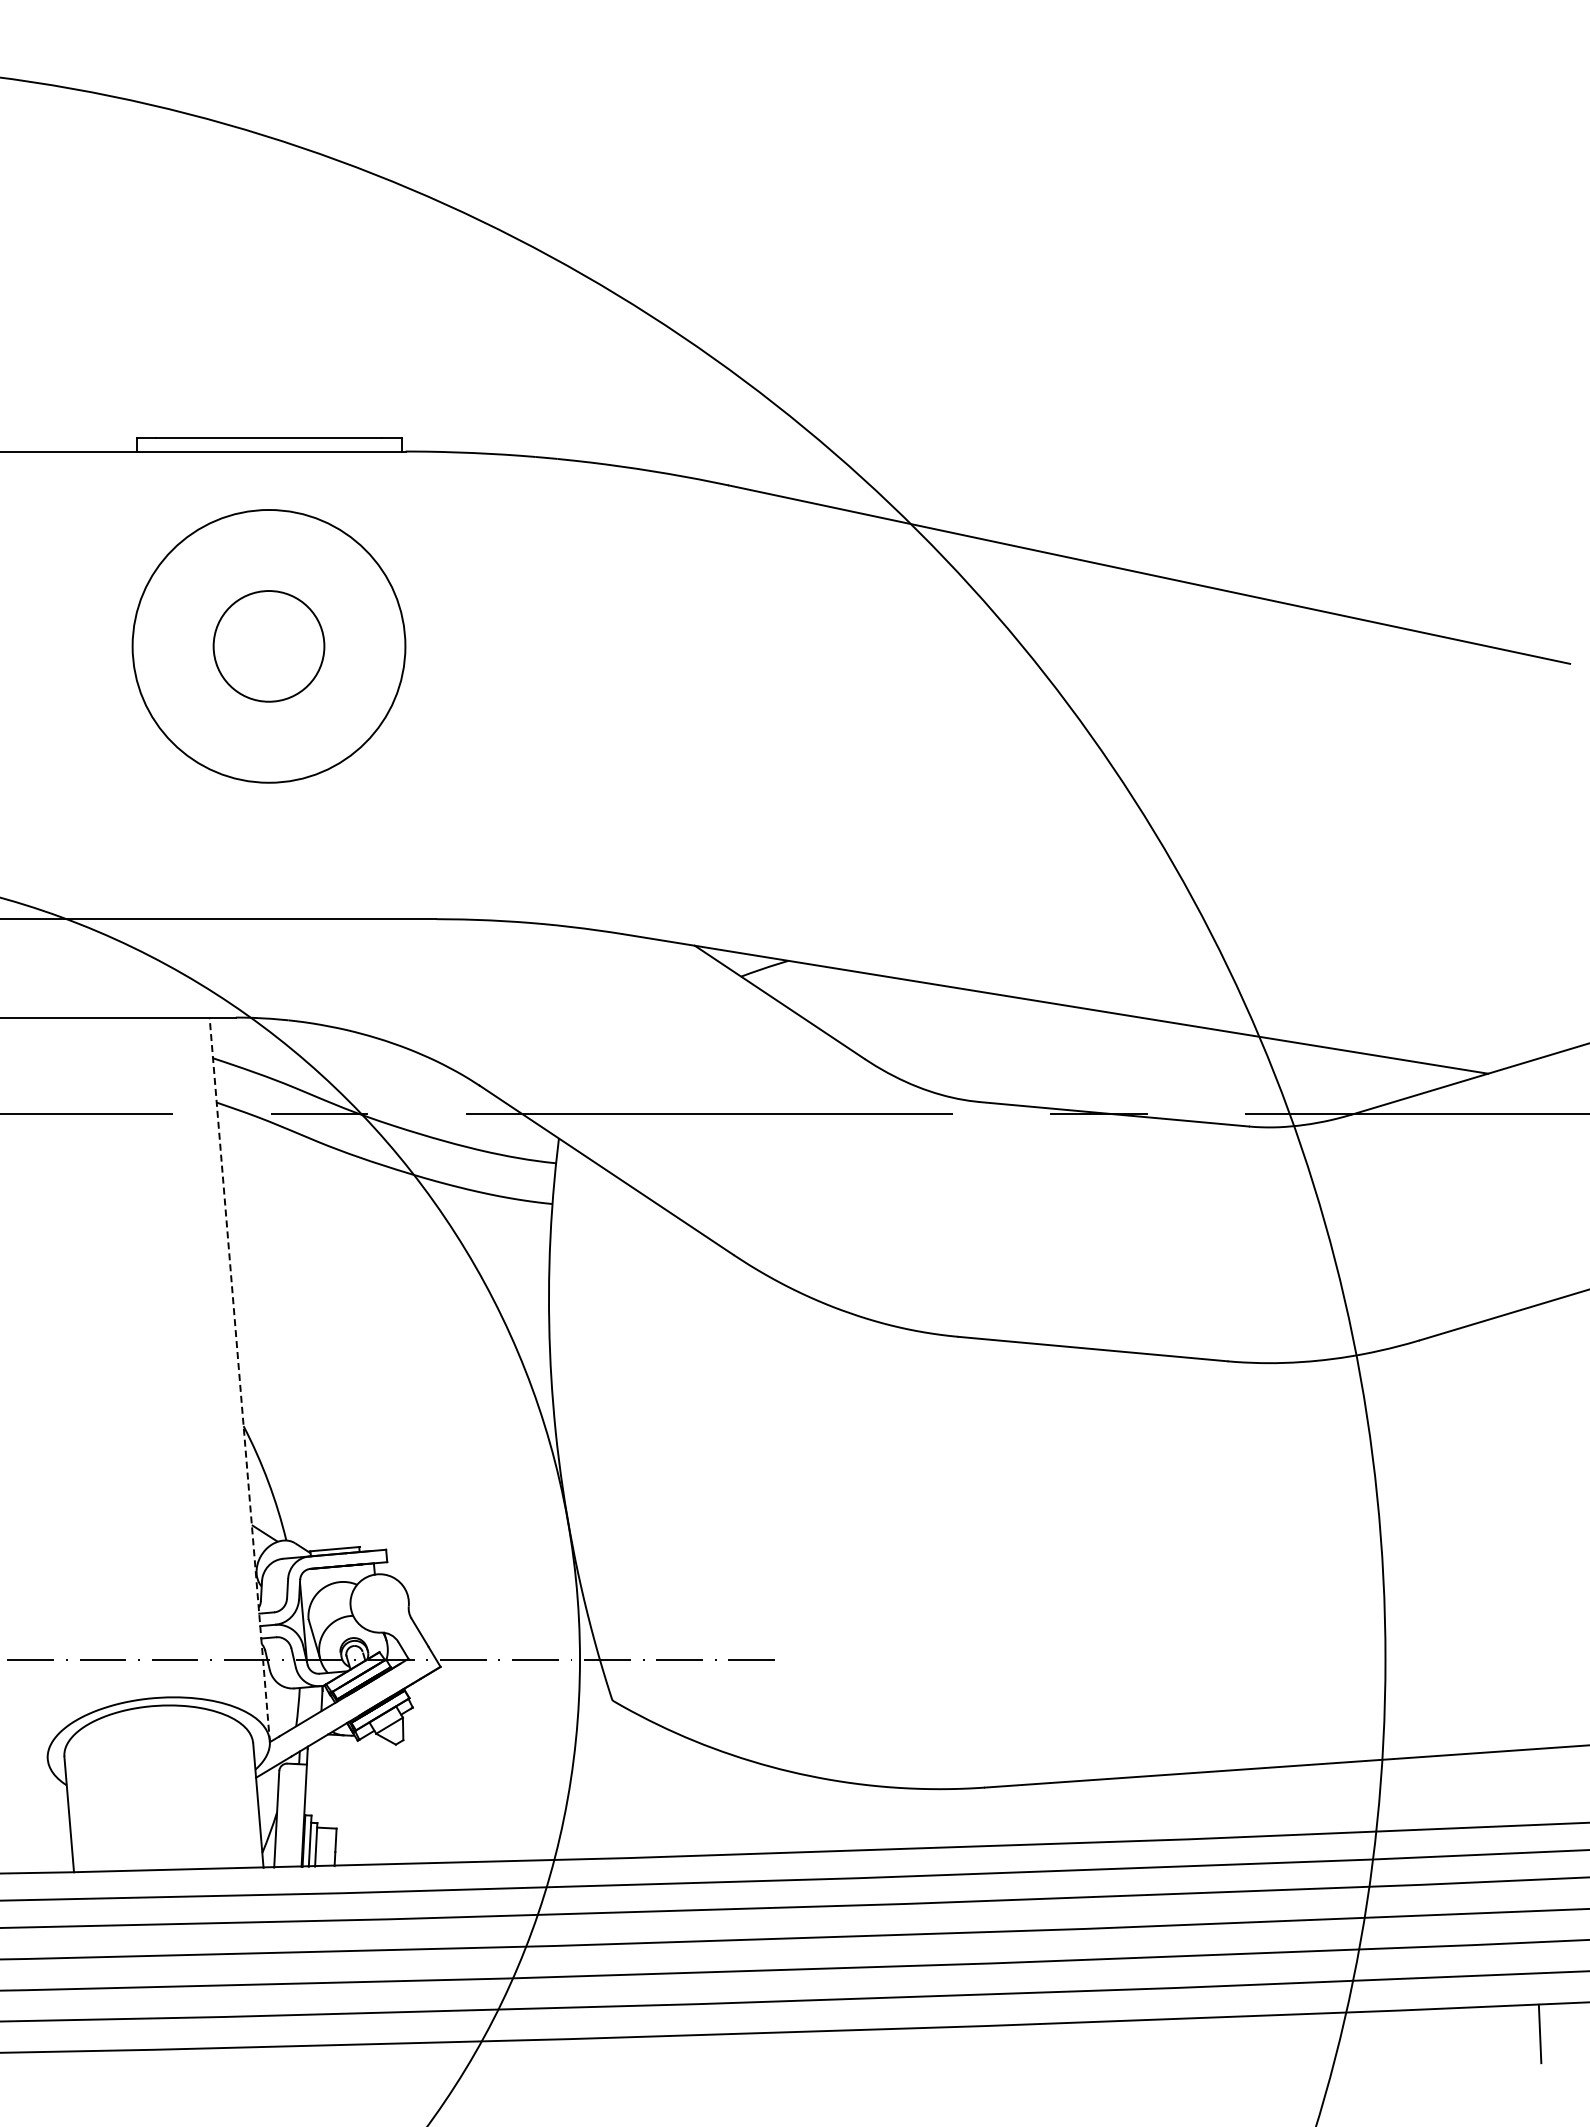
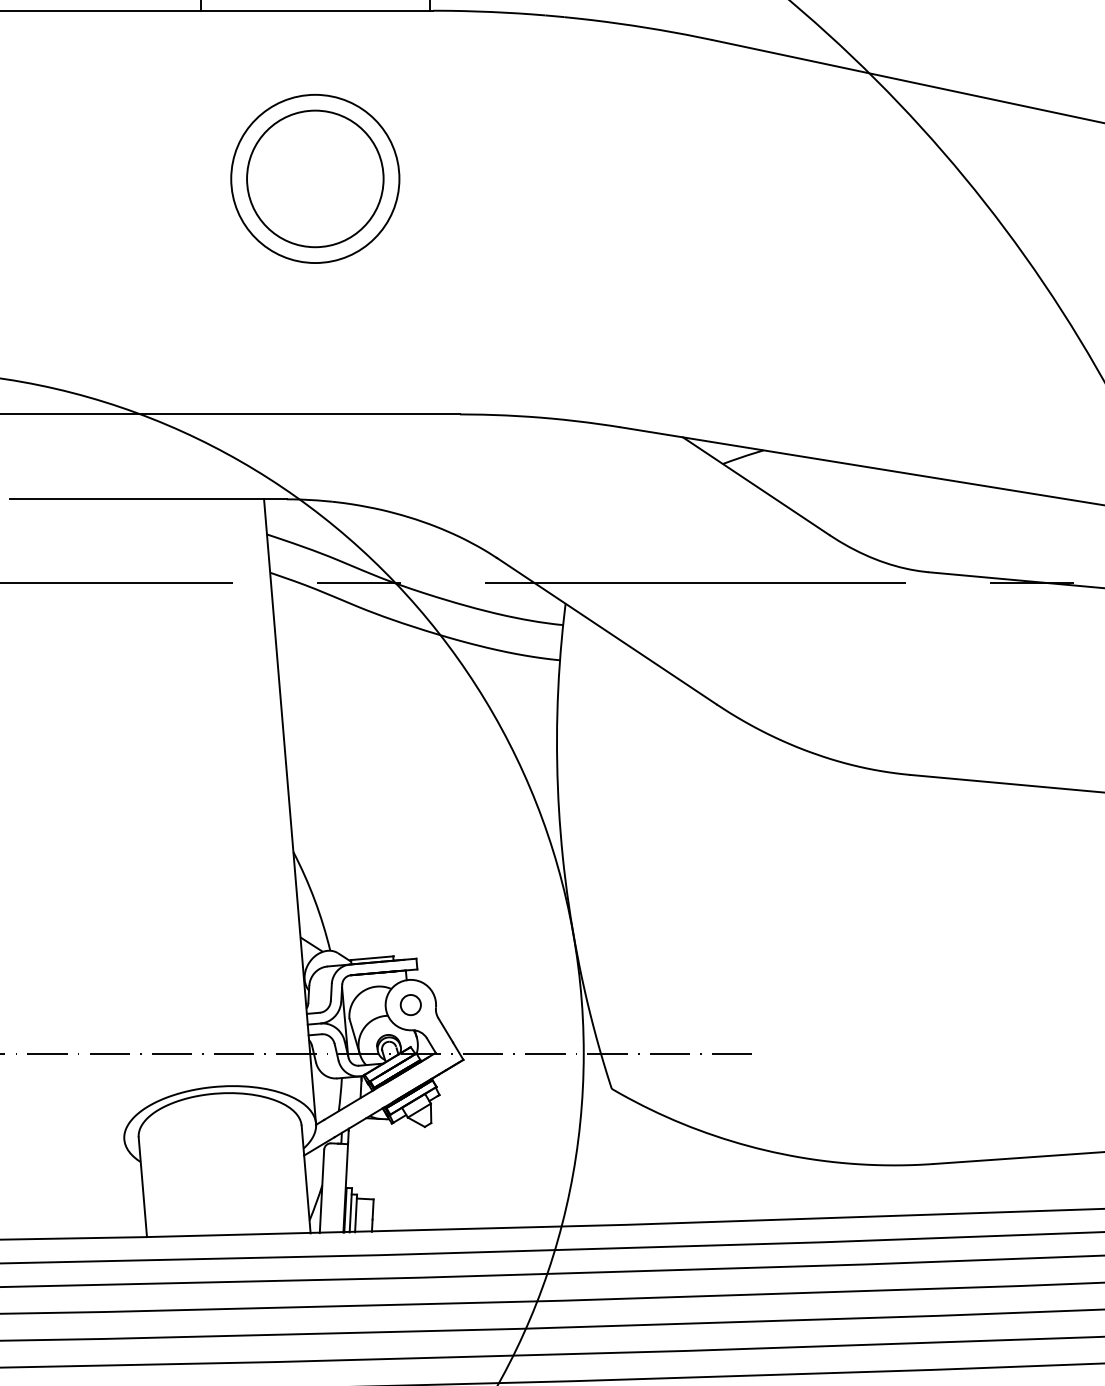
circle: (268, 645) -> (314, 178), size x0.71
circle: (268, 646) -> (314, 179), size x1.43
line: (239, 1380) -> (289, 812), dashed -> solid
circle: (379, 1602) -> (410, 1004), added

